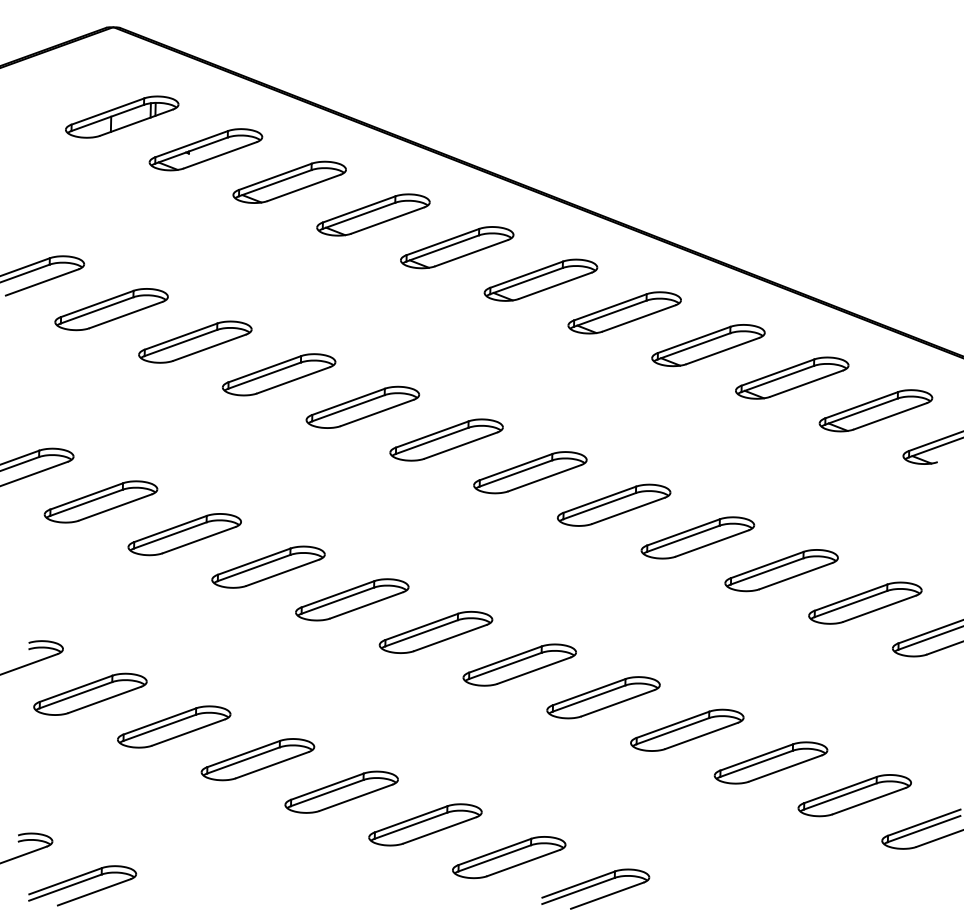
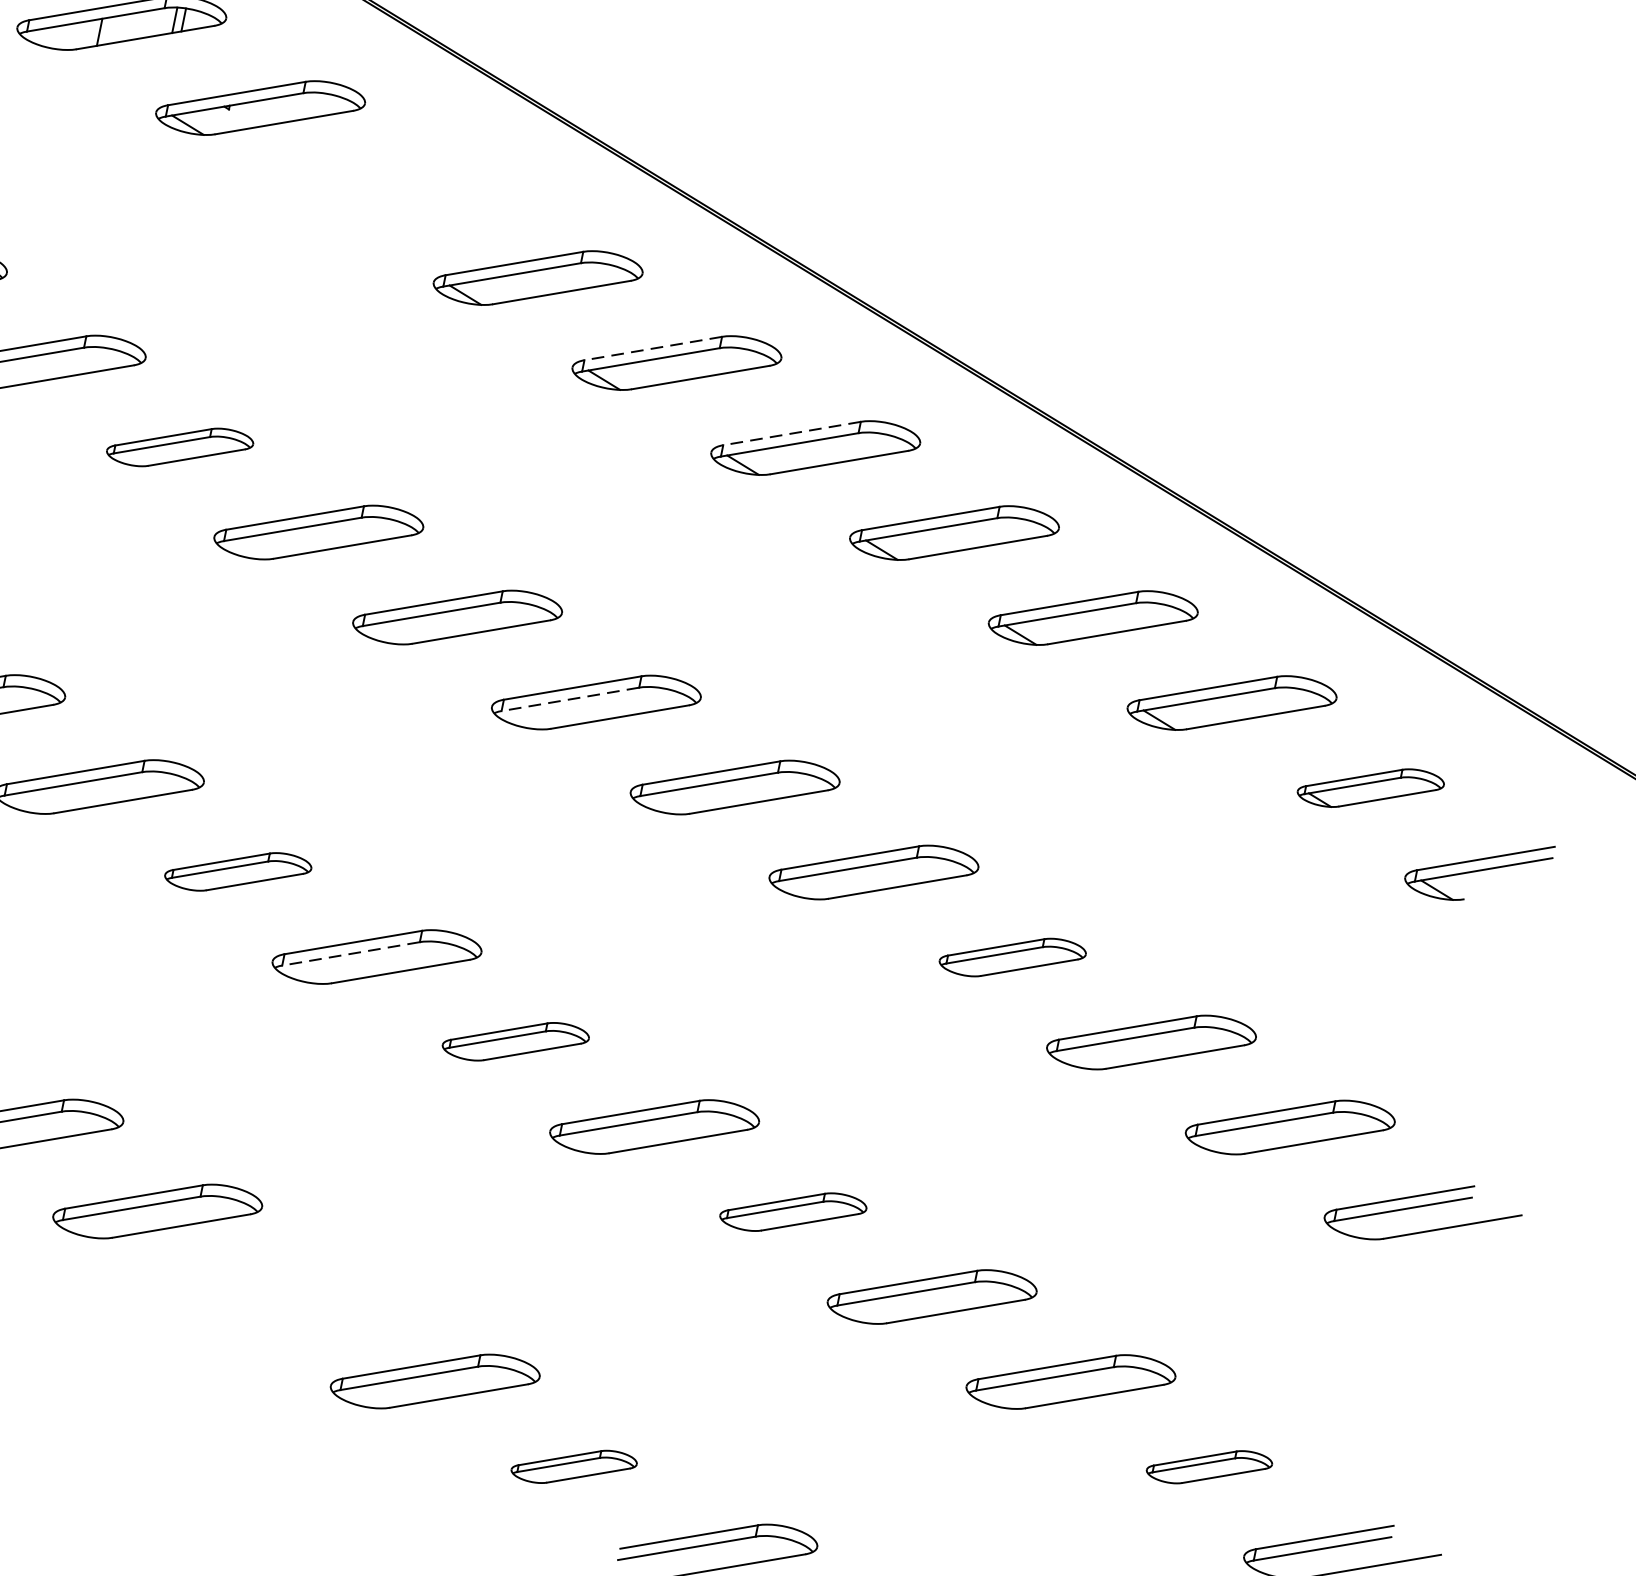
part: (289, 181) -> (399, 191), removed
line: (442, 242) -> (652, 349), solid -> dashed
line: (526, 274) -> (791, 433), solid -> dashed
part: (195, 341) -> (180, 446), size x0.7
part: (875, 410) -> (1370, 787), size x0.7
line: (432, 440) -> (571, 698), solid -> dashed
part: (697, 537) -> (1012, 956), size x0.7
part: (268, 566) -> (238, 870), size x0.7
line: (337, 600) -> (350, 953), solid -> dashed
part: (435, 631) -> (515, 1040), size x0.7
part: (603, 697) -> (793, 1211), size x0.7
part: (341, 791) -> (296, 1295), removed
part: (854, 795) -> (1209, 1466), size x0.6
part: (509, 857) -> (574, 1466), size x0.6

